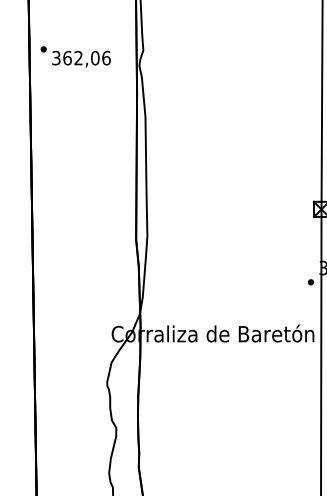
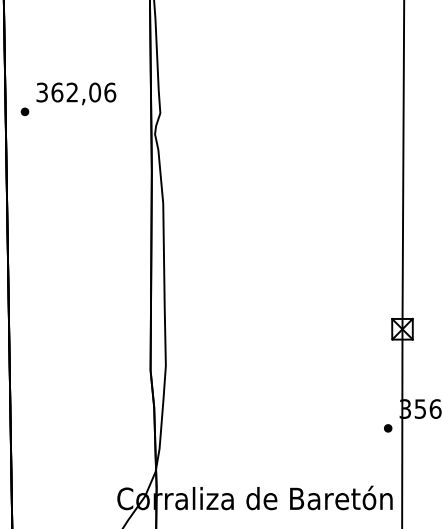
text: (81, 58) -> (76, 92), moved

